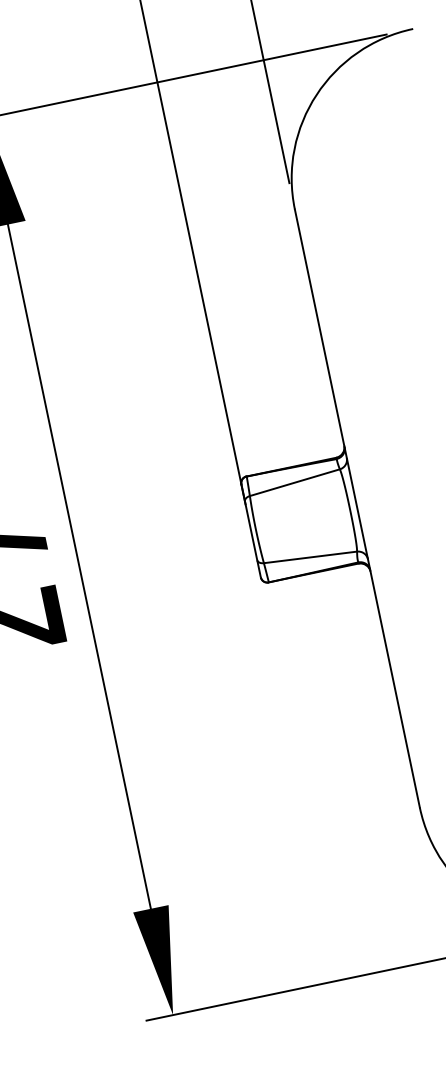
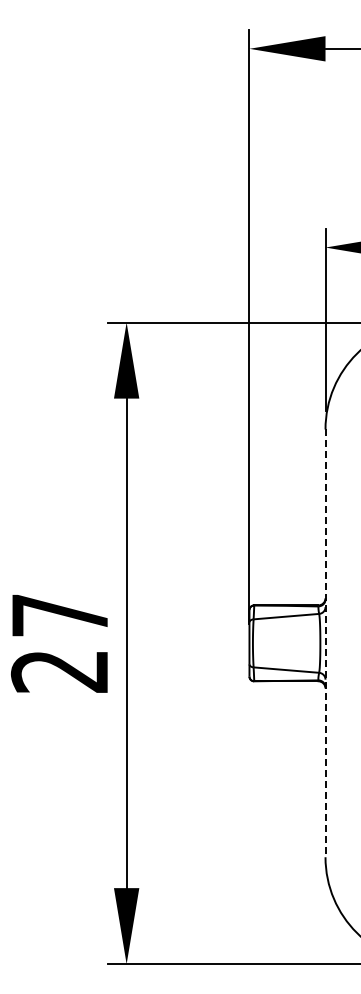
line: (357, 508) -> (325, 643), solid -> dashed

